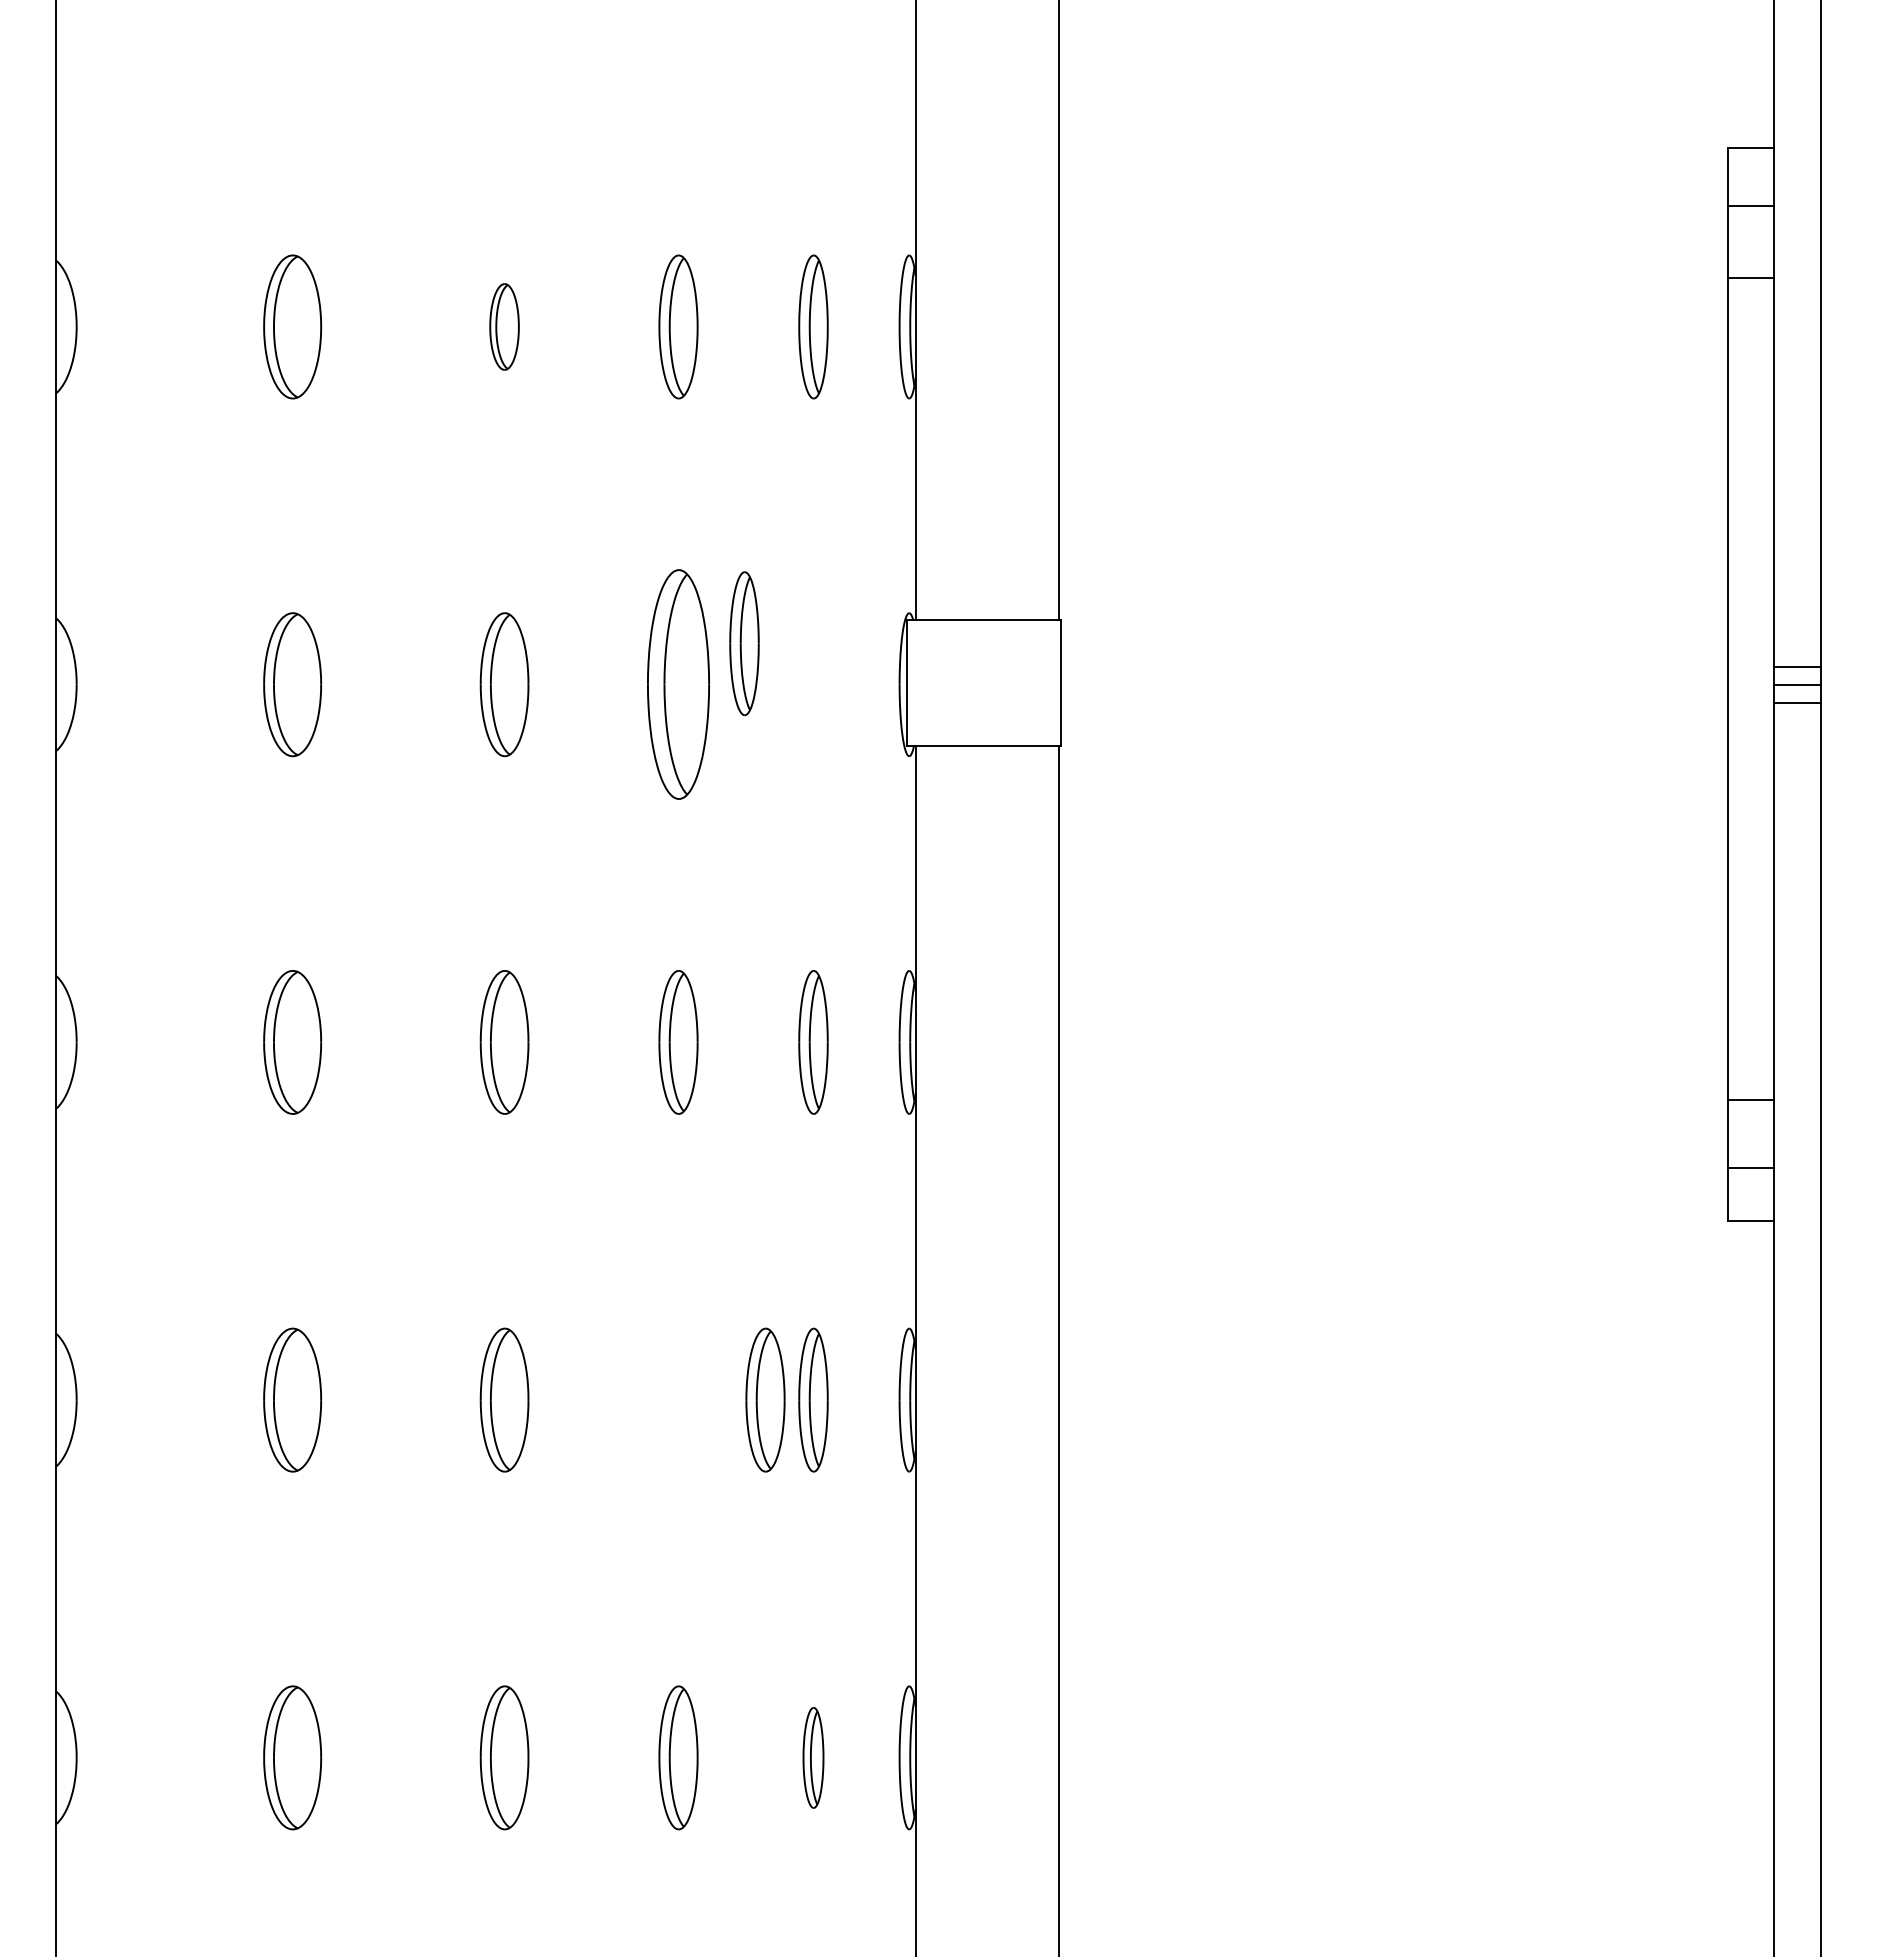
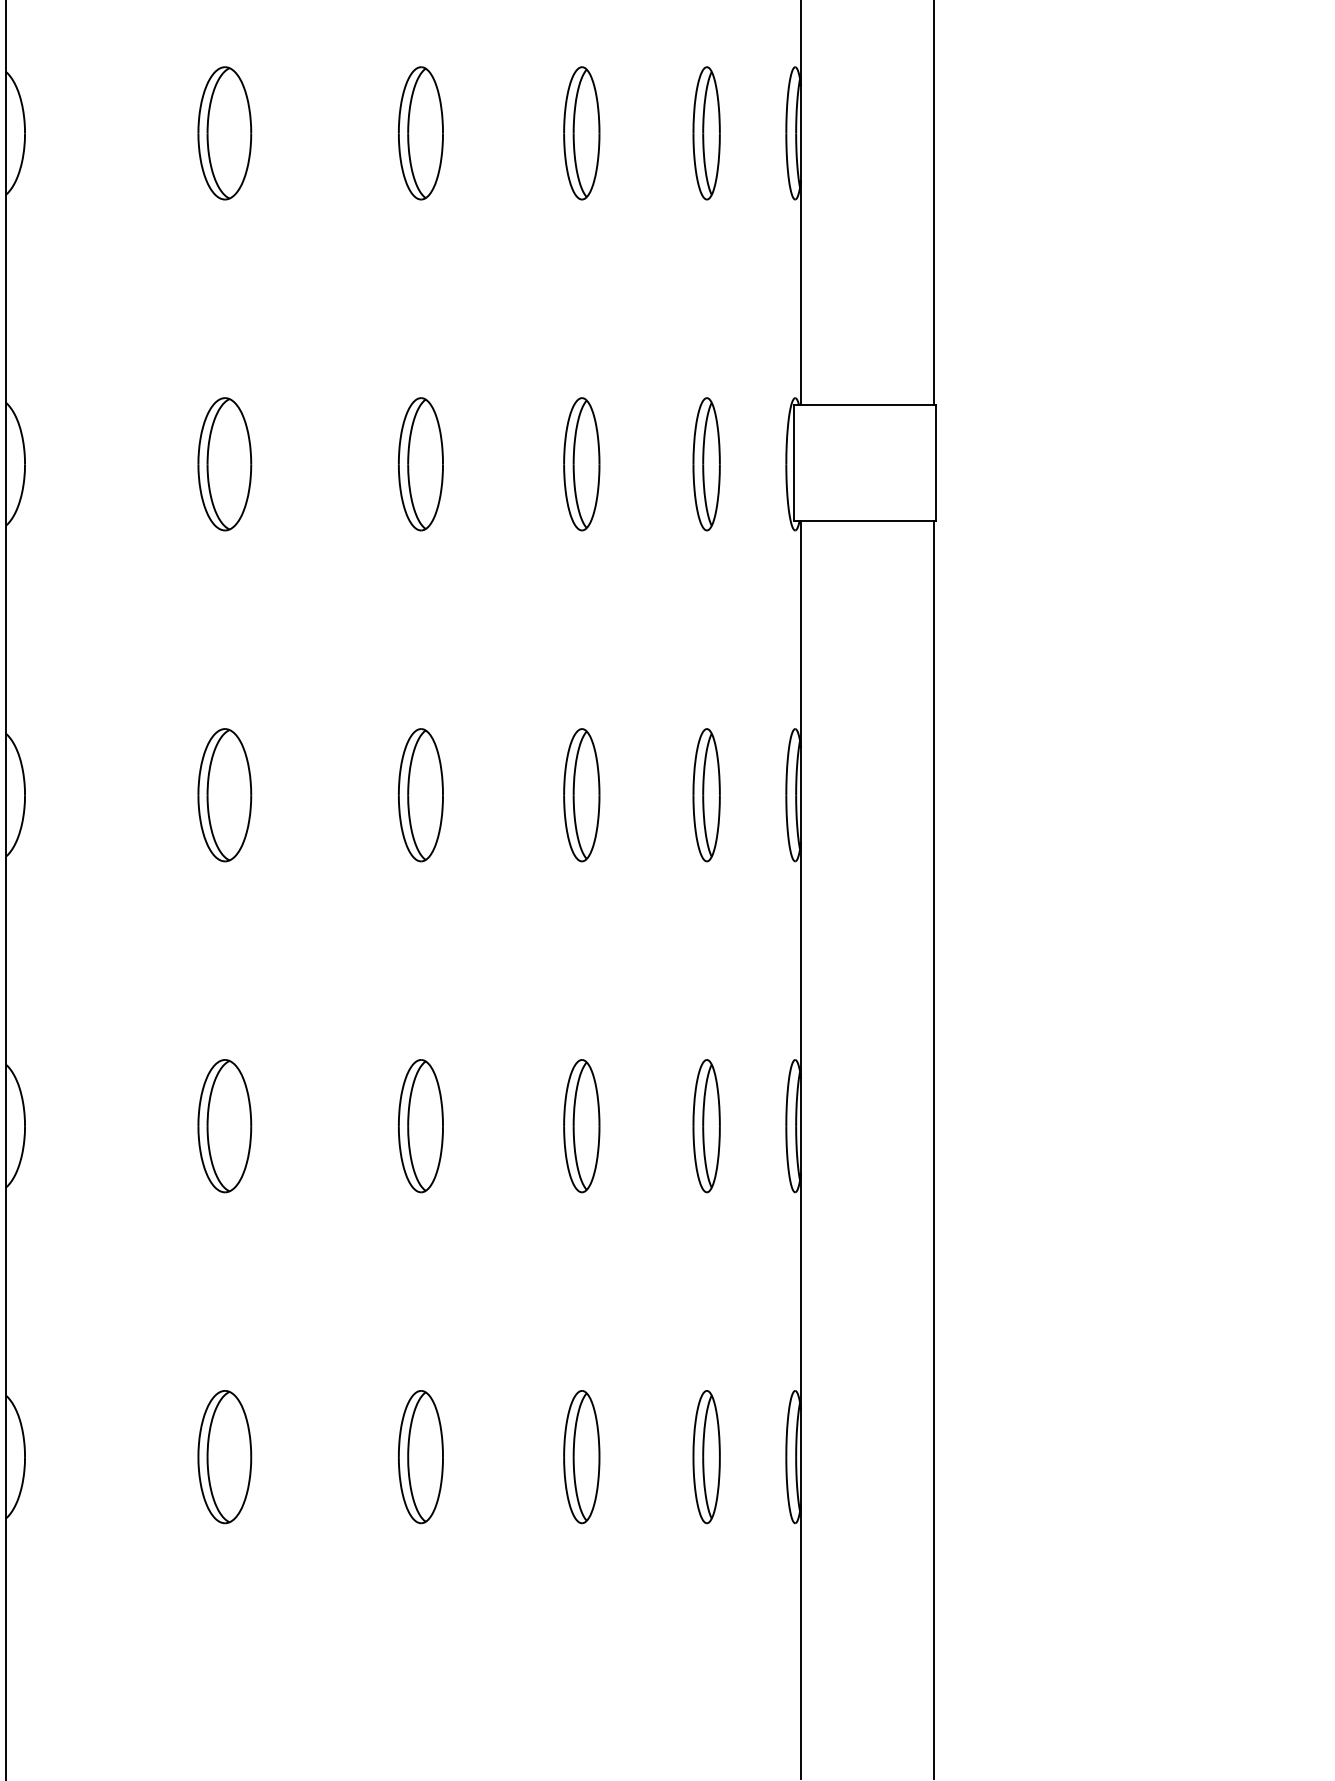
part: (504, 326) -> (420, 132), size x1.67
part: (744, 643) -> (706, 464), moved
part: (678, 684) -> (581, 464), size x0.62
part: (765, 1399) -> (581, 1125), moved
part: (813, 1757) -> (706, 1456), size x1.43

